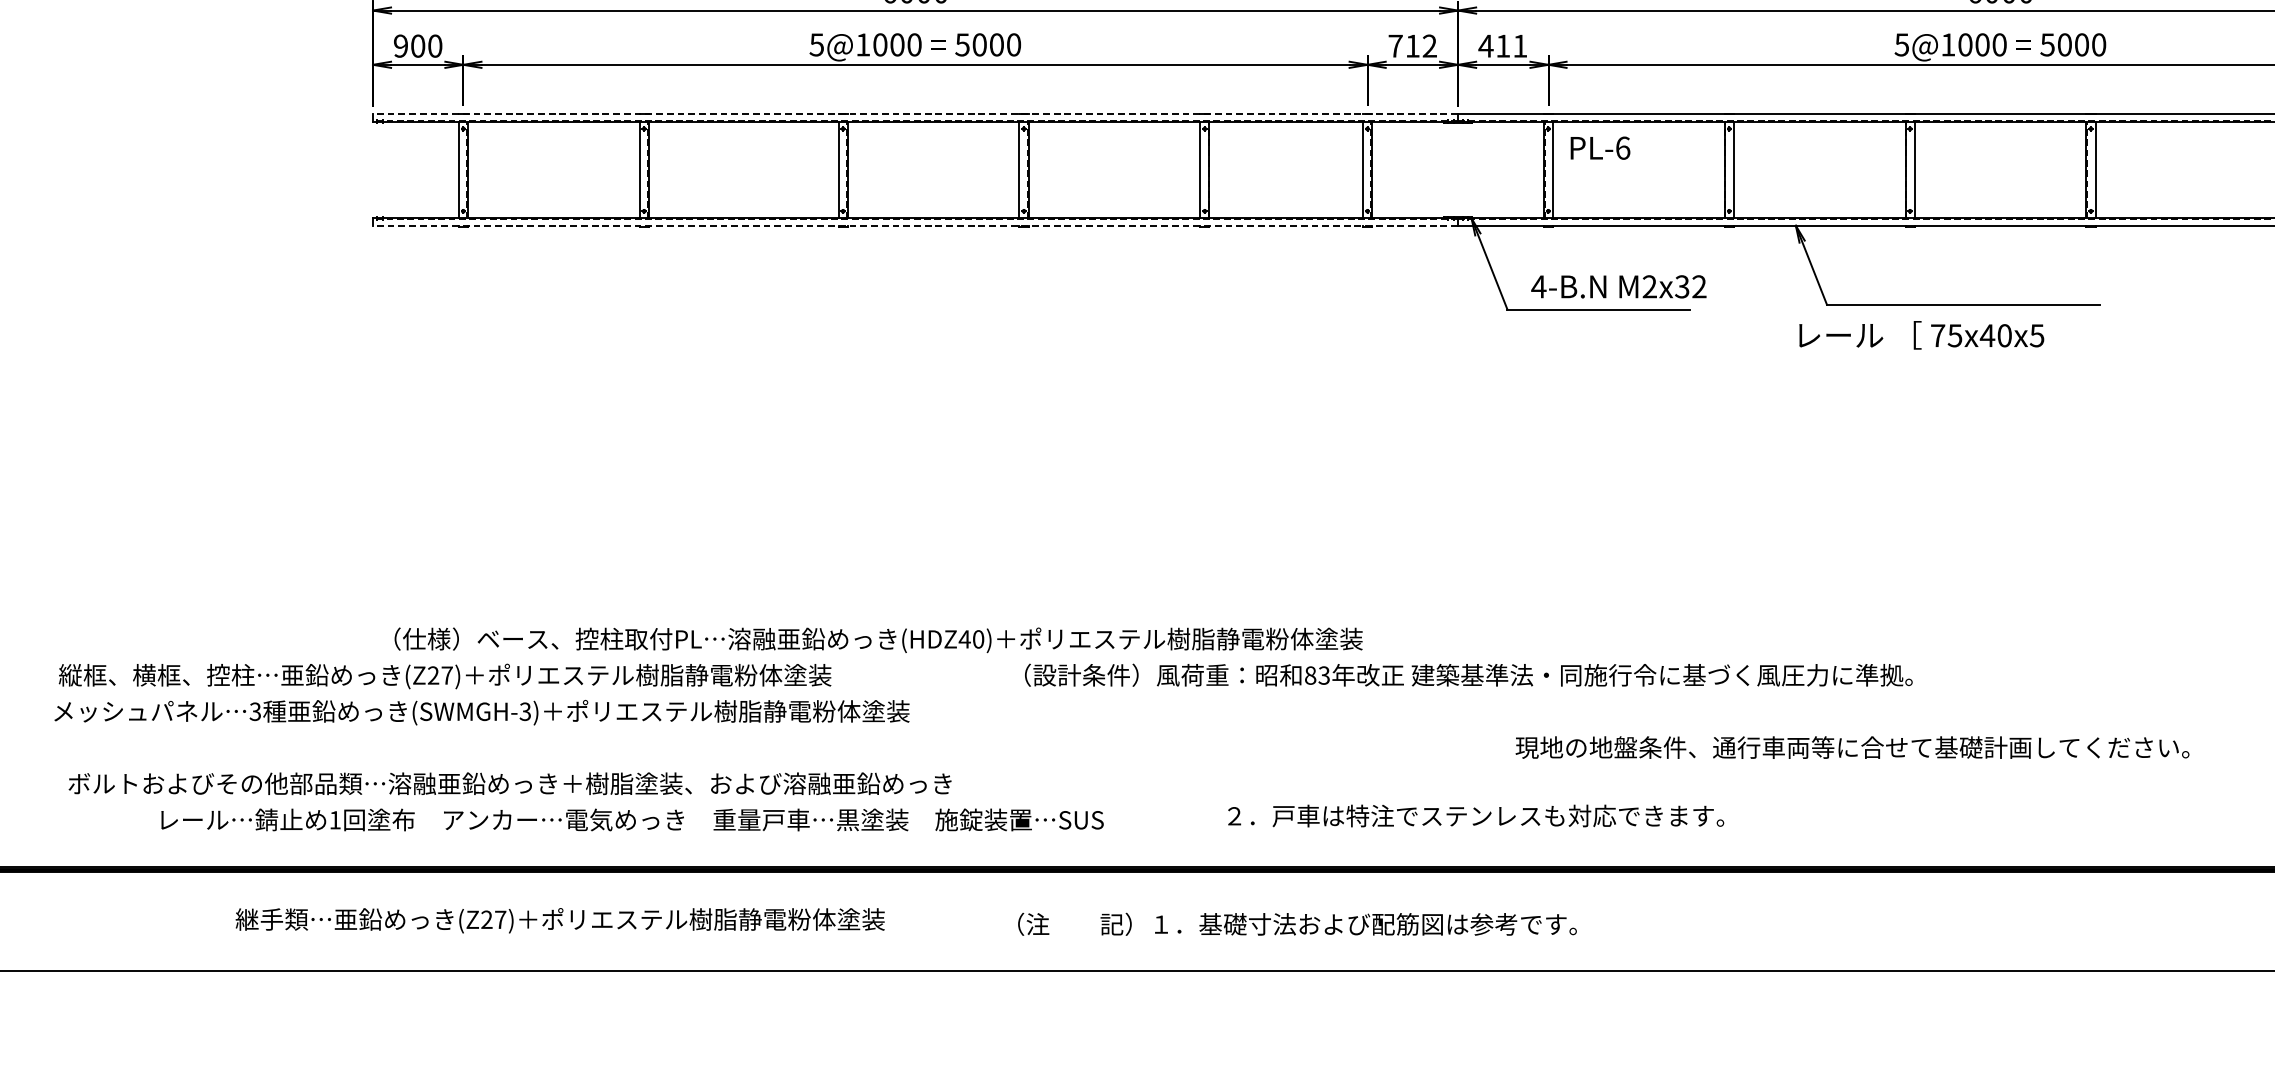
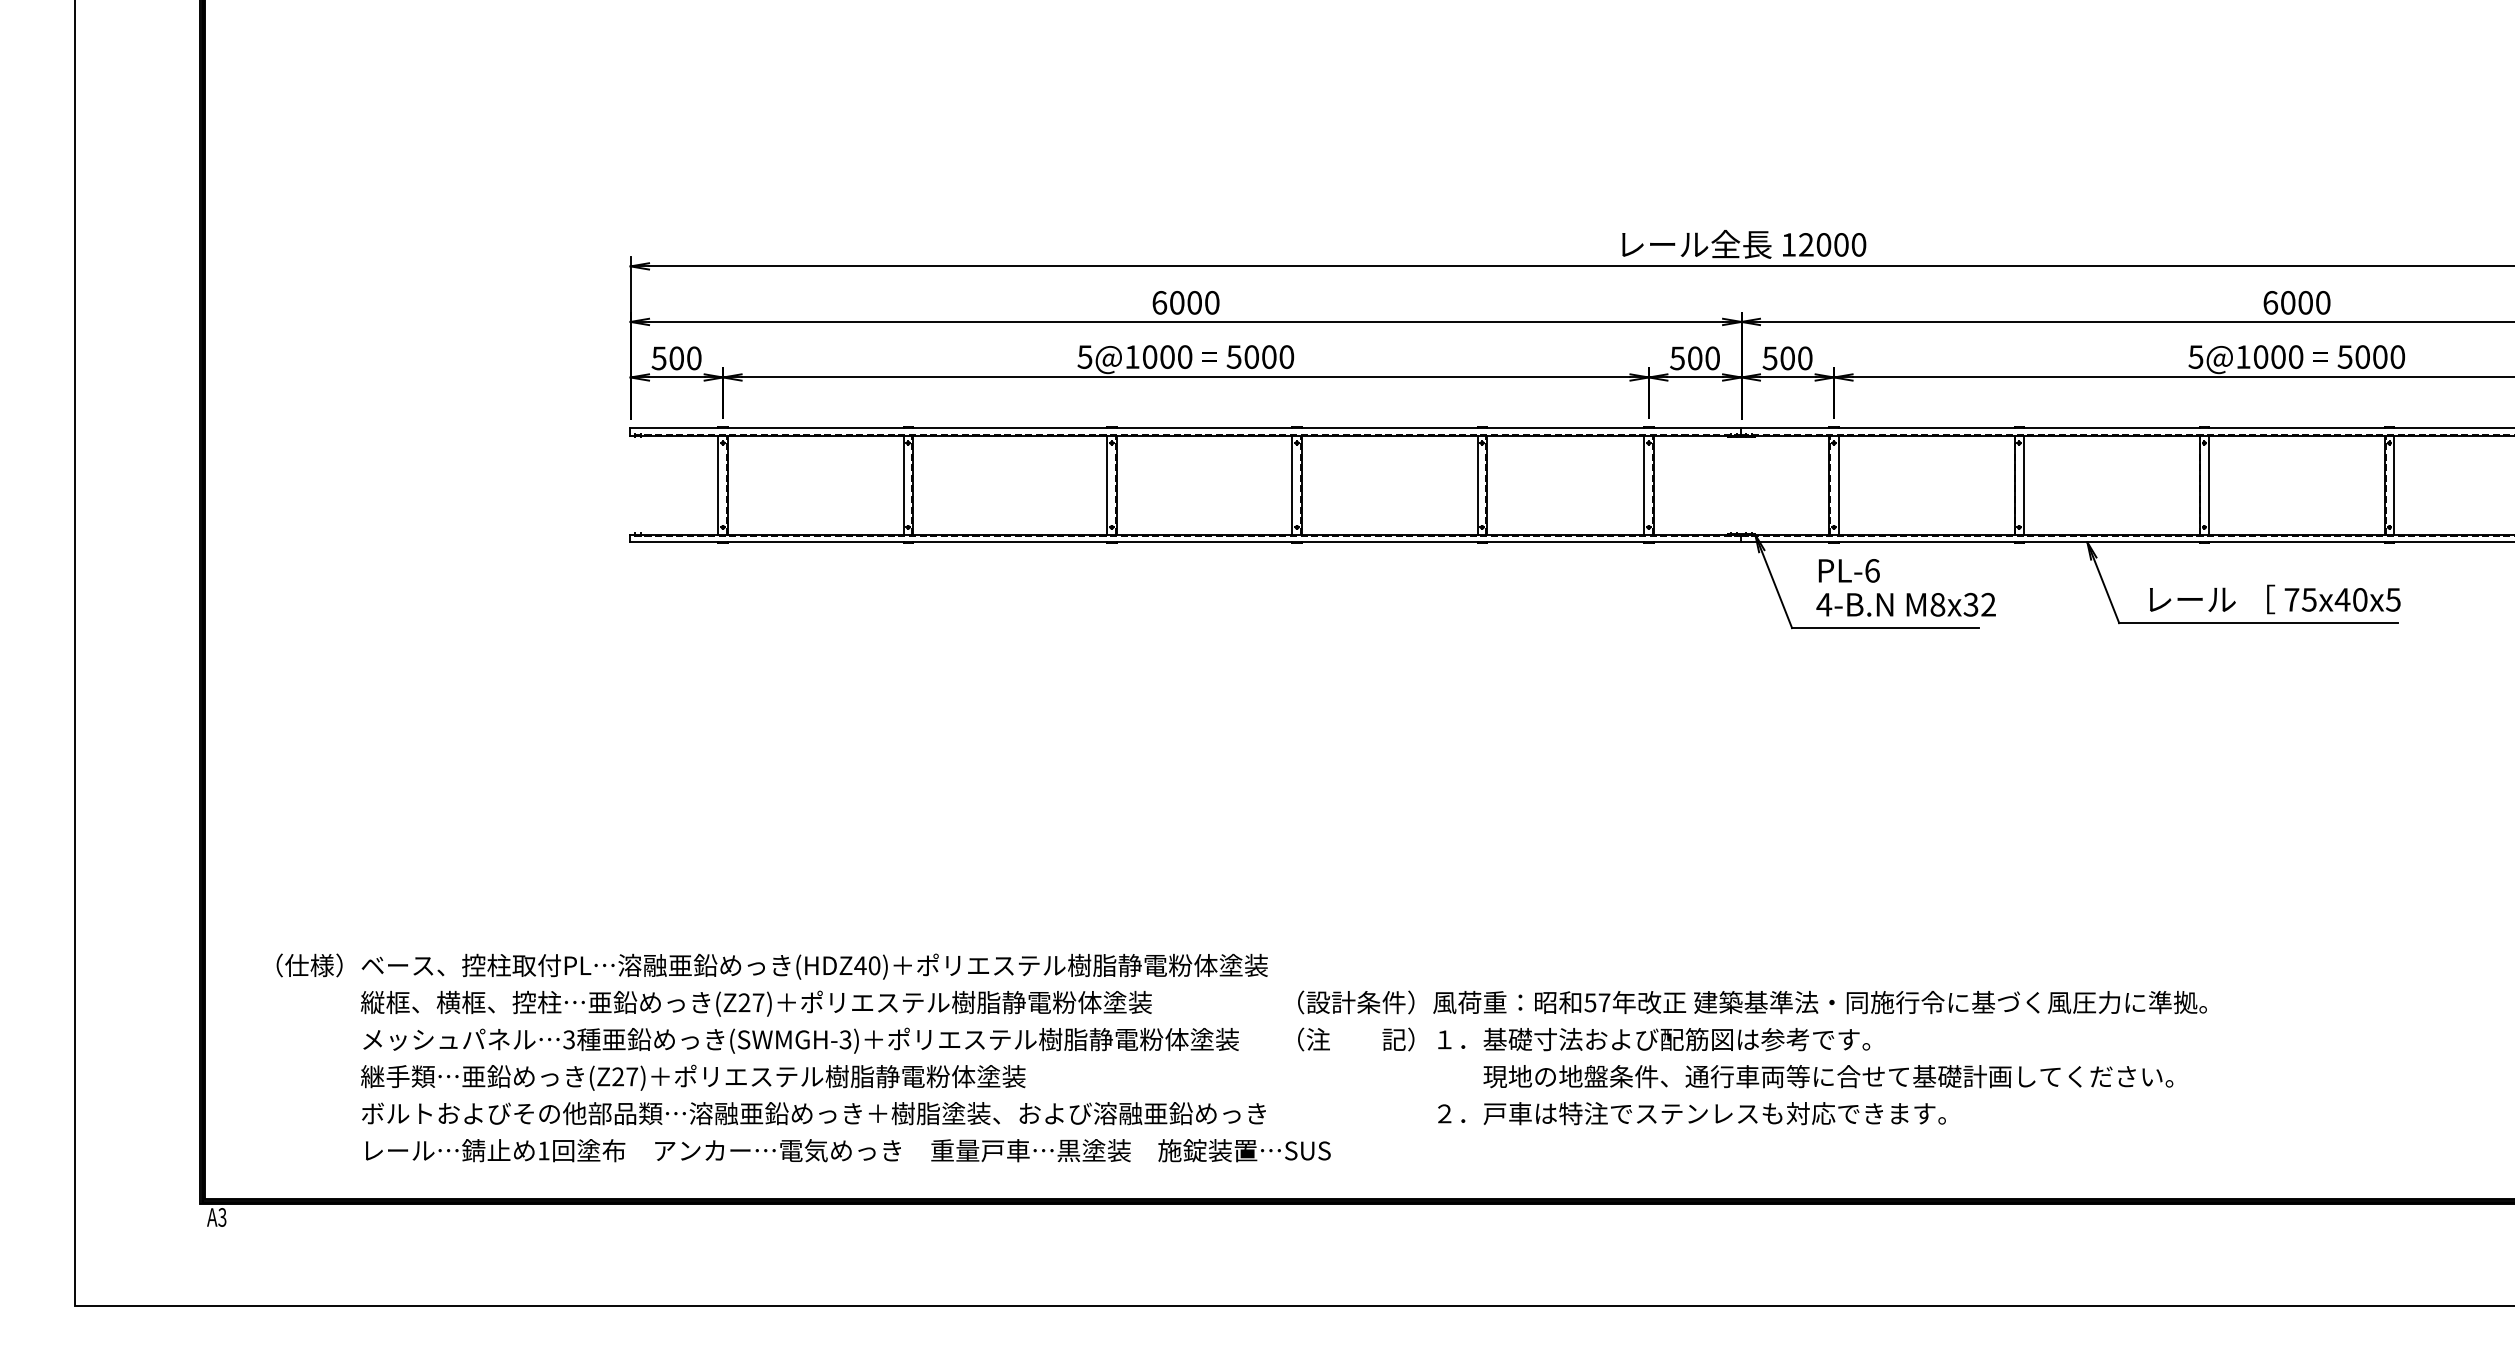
text: (400, 46) -> (658, 358), 900 -> 500
text: (1412, 46) -> (1694, 358), 712 -> 500
text: (1502, 46) -> (1787, 358), 411 -> 500
line: (915, 114) -> (1185, 428), dashed -> solid
text: (1599, 147) -> (1848, 570), moved
line: (915, 225) -> (1185, 542), dashed -> solid
text: (1649, 286) -> (1937, 604), M2x32 -> M8x32
text: (1921, 335) -> (2275, 599), moved
text: (877, 640) -> (771, 966), moved
text: (1317, 675) -> (1597, 1002), 83 -> 57
text: (445, 676) -> (756, 1003), moved
text: (481, 712) -> (800, 1040), moved
text: (1852, 747) -> (1828, 1076), moved
text: (509, 783) -> (813, 1113), moved
text: (1475, 815) -> (1691, 1113), moved
text: (632, 819) -> (848, 1150), moved
text: (560, 920) -> (693, 1077), moved
text: (1297, 924) -> (1584, 1039), moved

